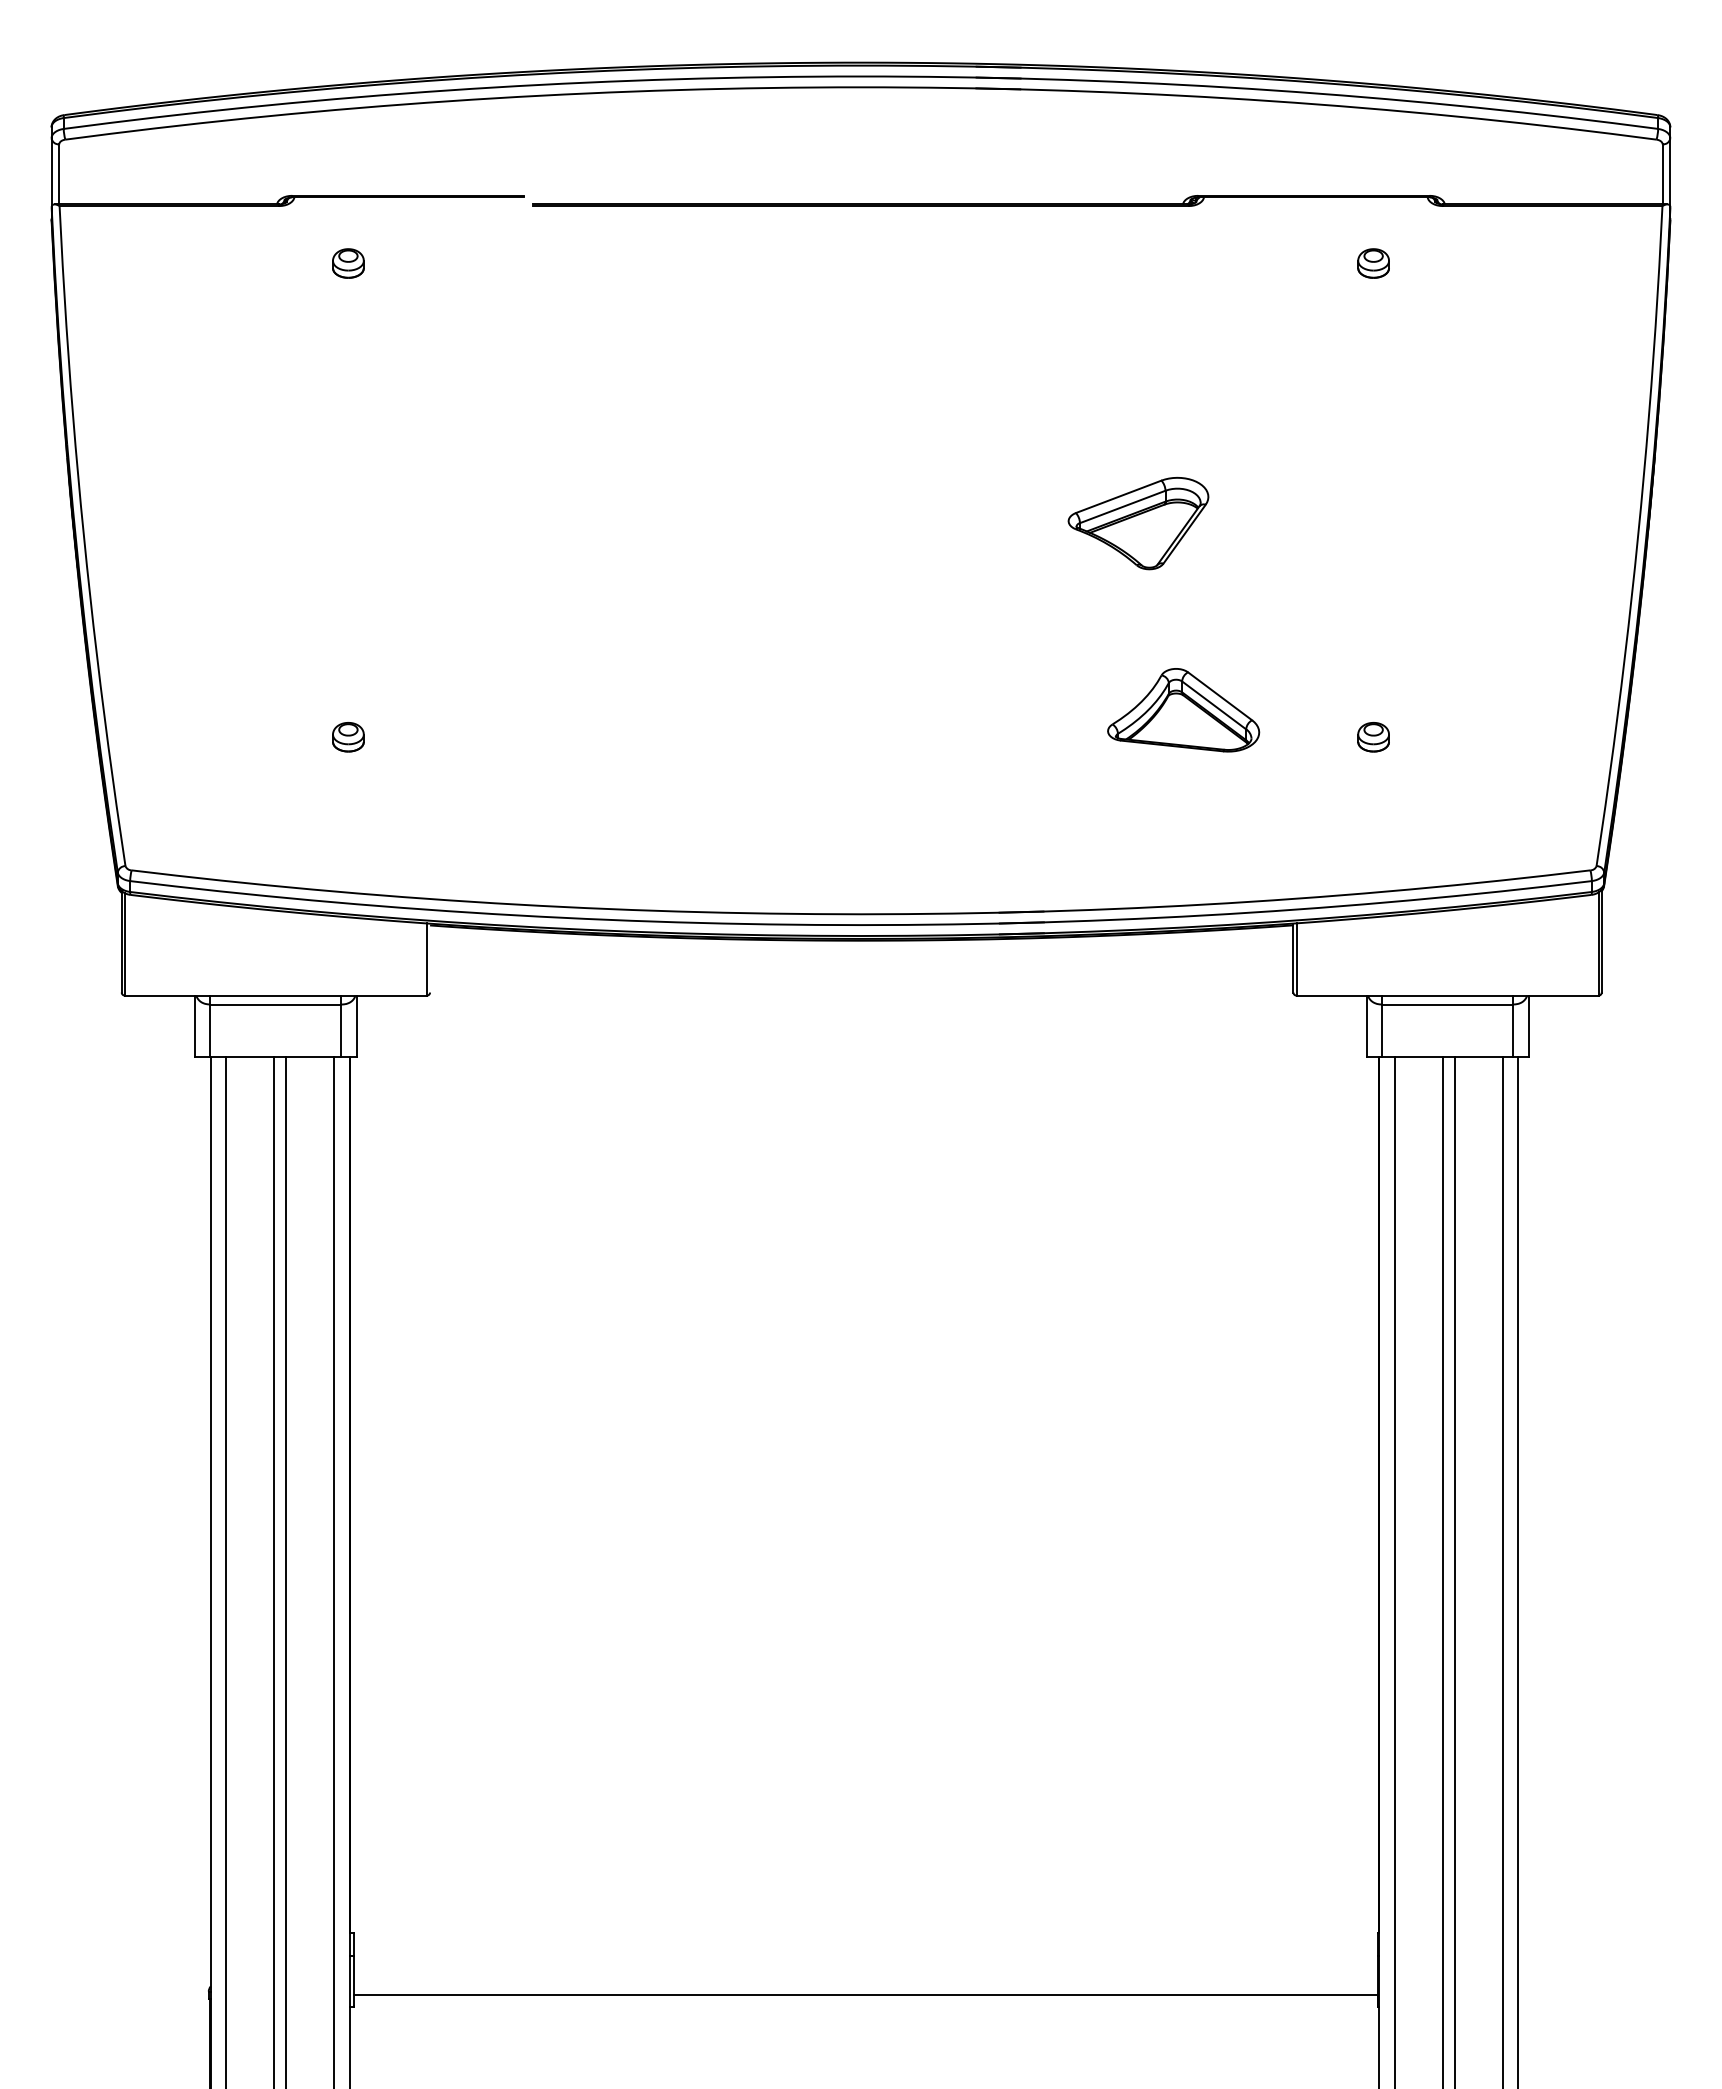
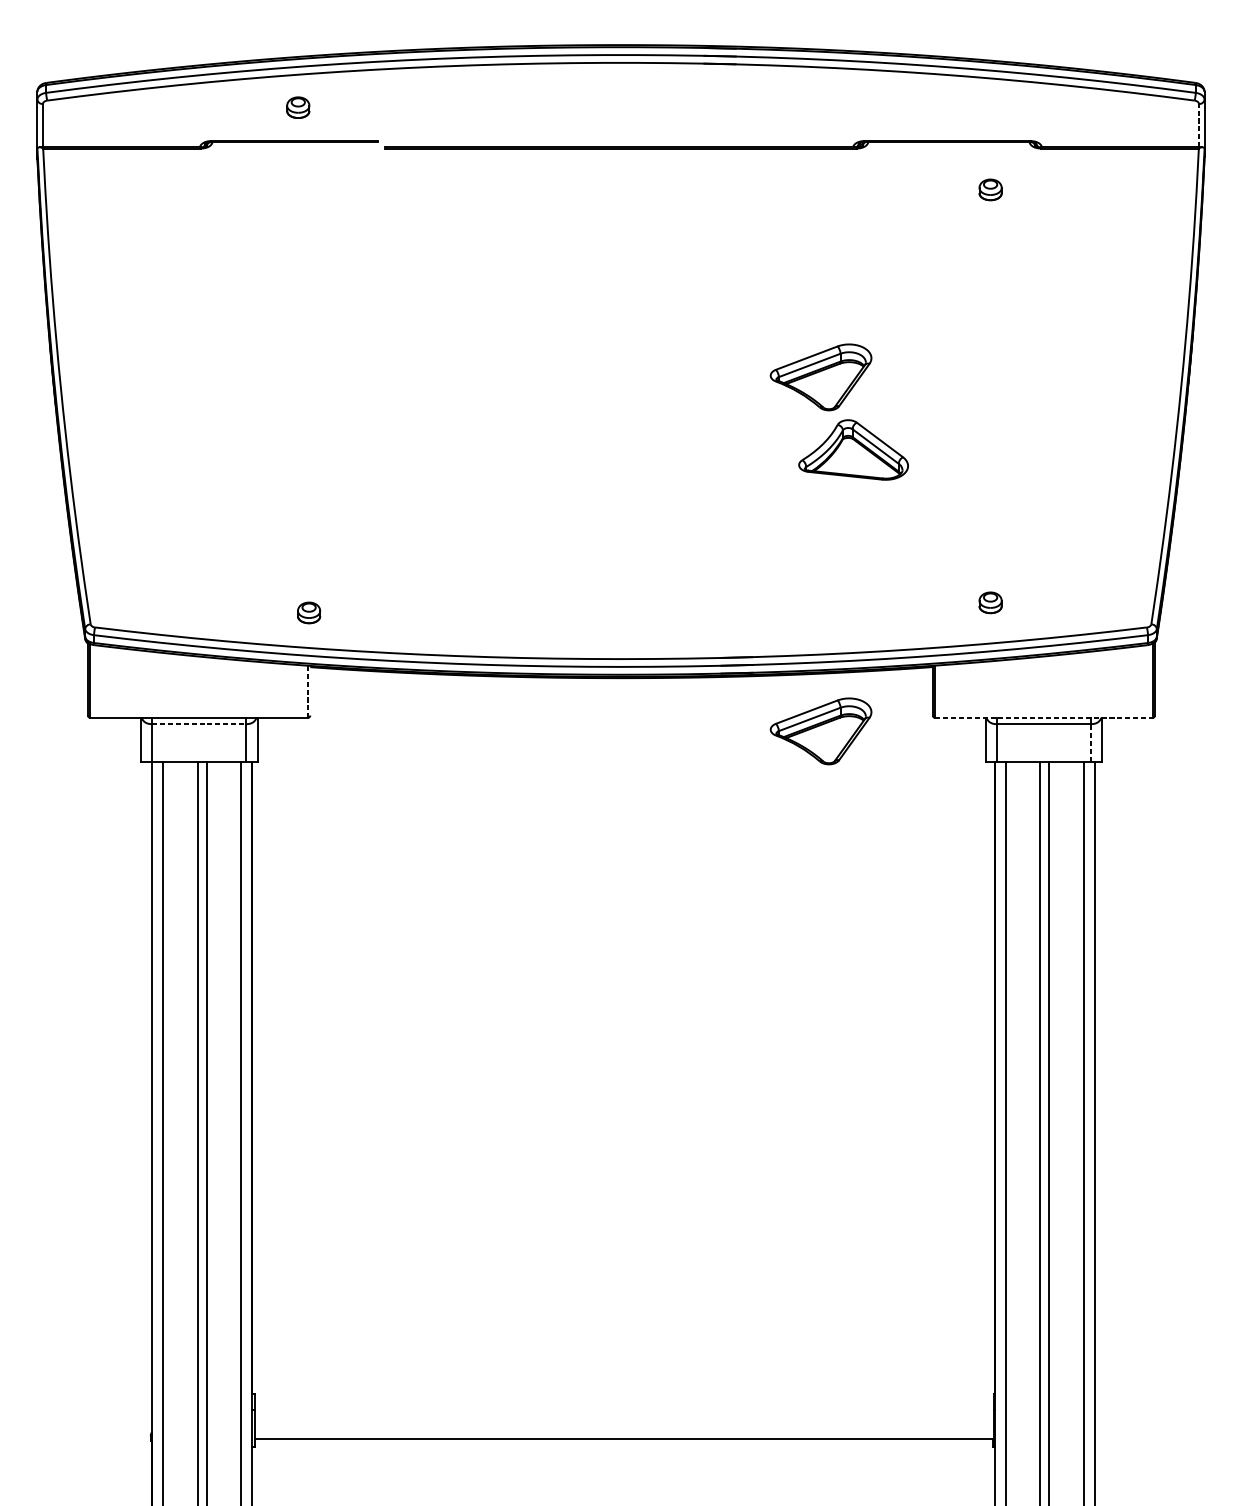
line: (1662, 173) -> (1198, 125), solid -> dashed
part: (348, 263) -> (298, 107), moved
part: (1183, 710) -> (853, 450), moved
part: (348, 737) -> (309, 613), moved
part: (1373, 737) -> (990, 603), moved
line: (426, 960) -> (307, 692), solid -> dashed
line: (1448, 995) -> (1044, 717), solid -> dashed
line: (275, 1004) -> (198, 724), solid -> dashed
part: (1138, 1014) -> (821, 731), added
line: (1513, 1030) -> (1091, 742), solid -> dashed

